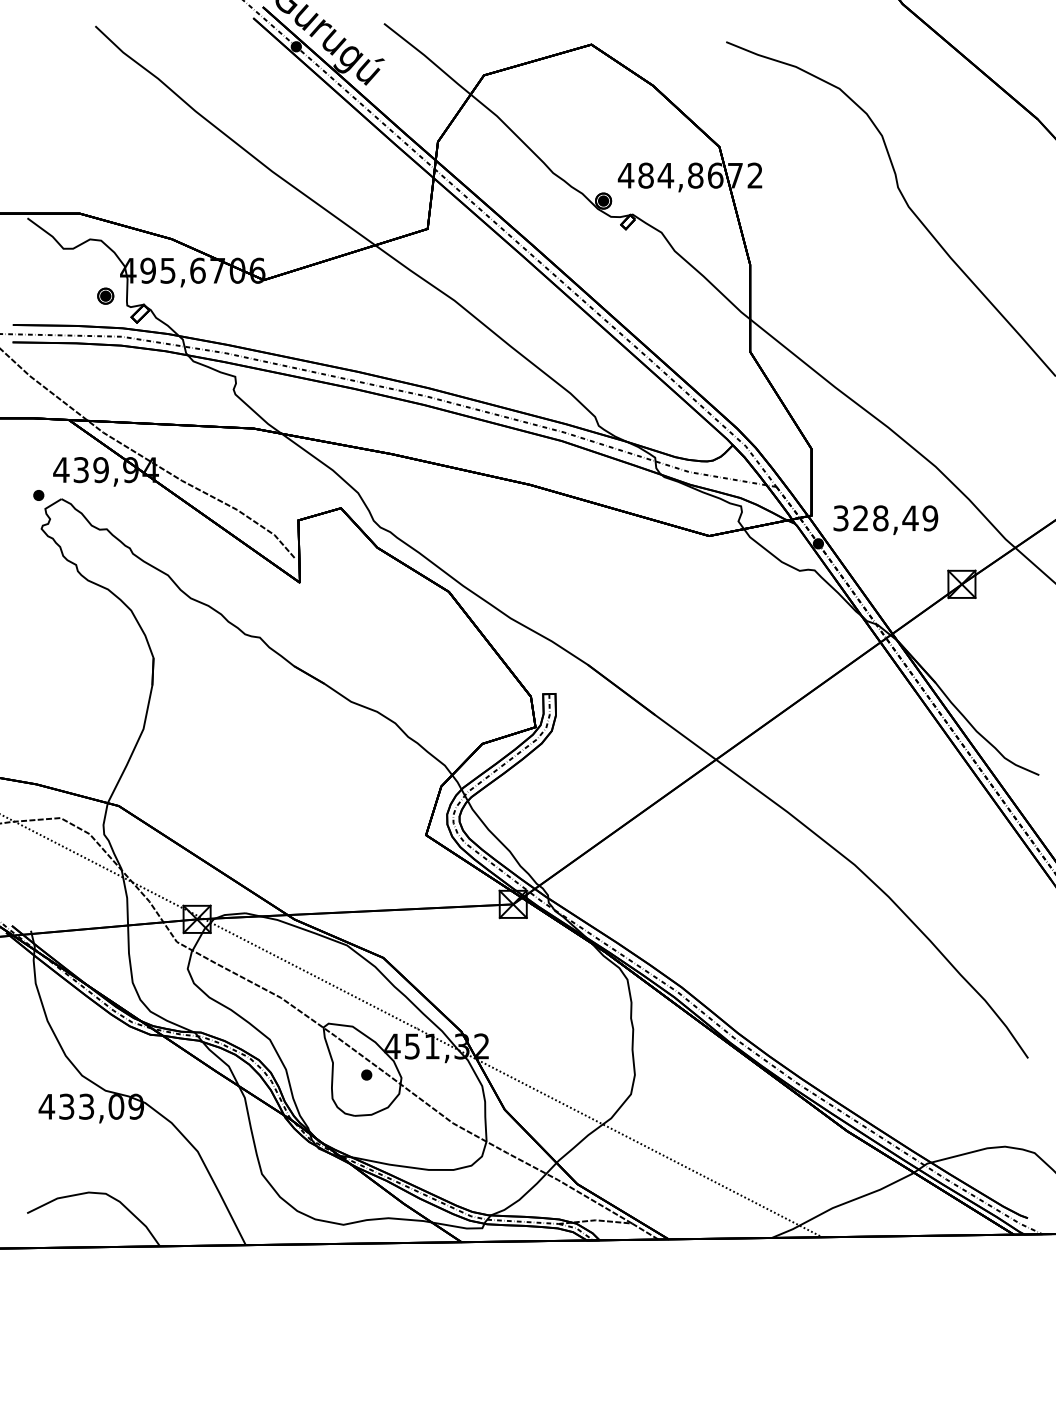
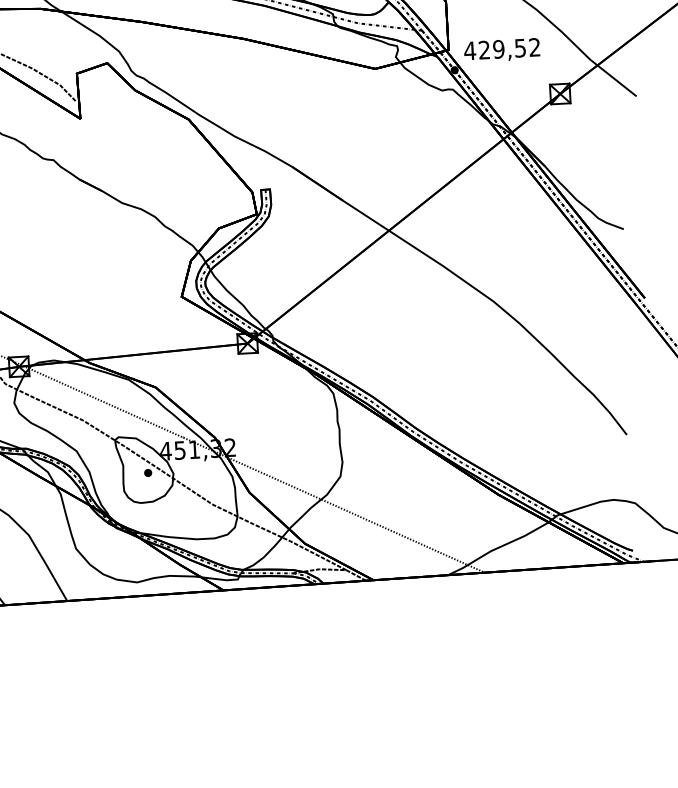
text: (885, 518) -> (502, 49), 328,49 -> 429,52

